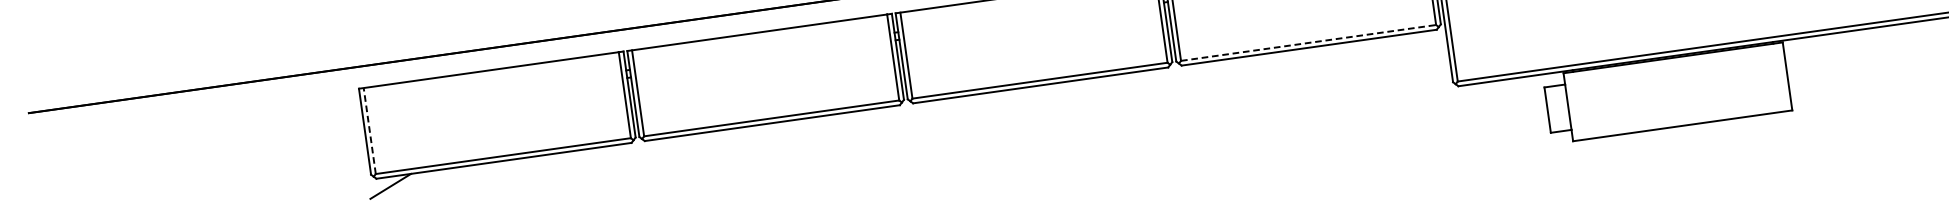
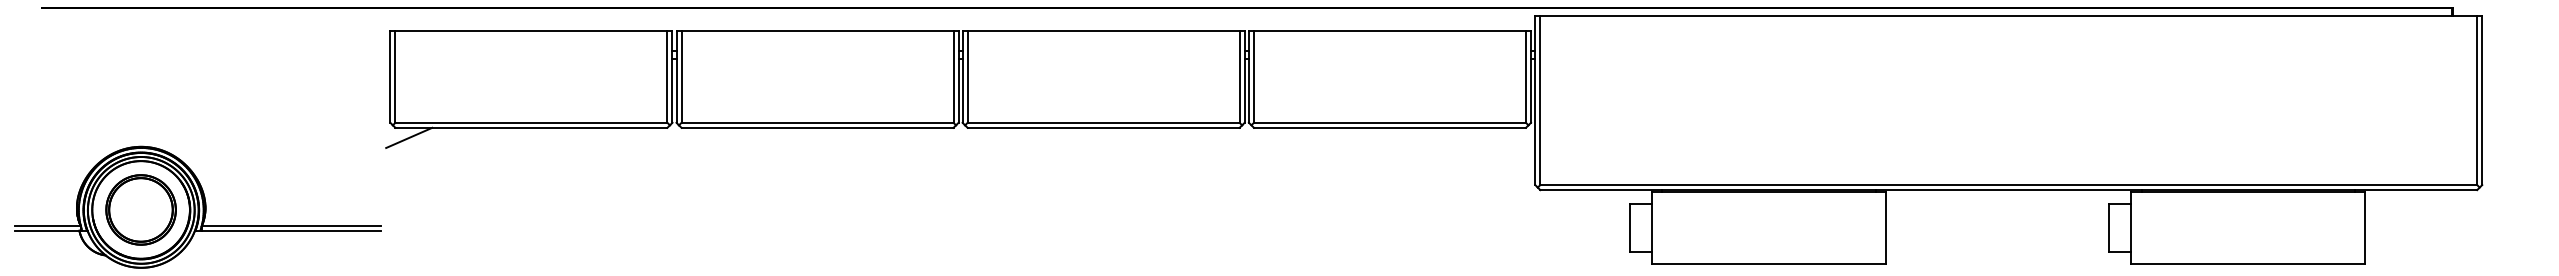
line: (1308, 42) -> (1389, 122), dashed -> solid
line: (369, 130) -> (395, 76), dashed -> solid

